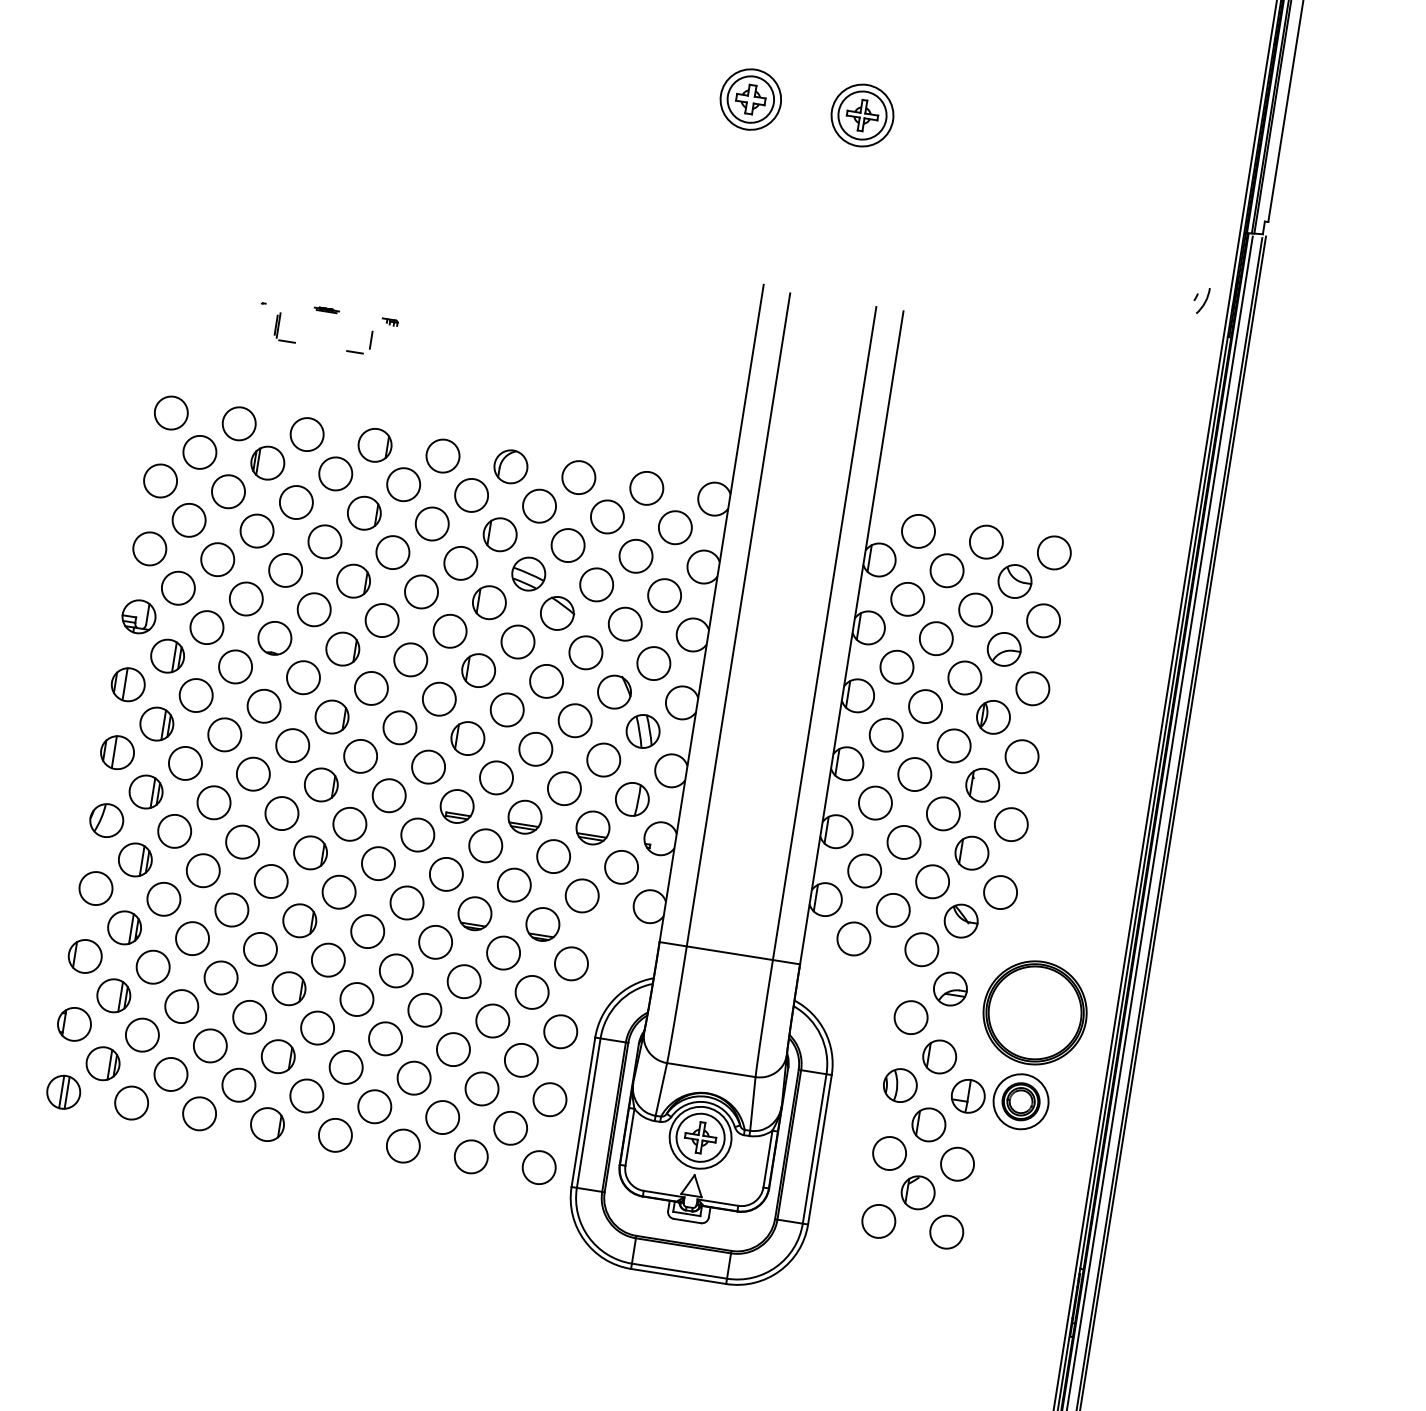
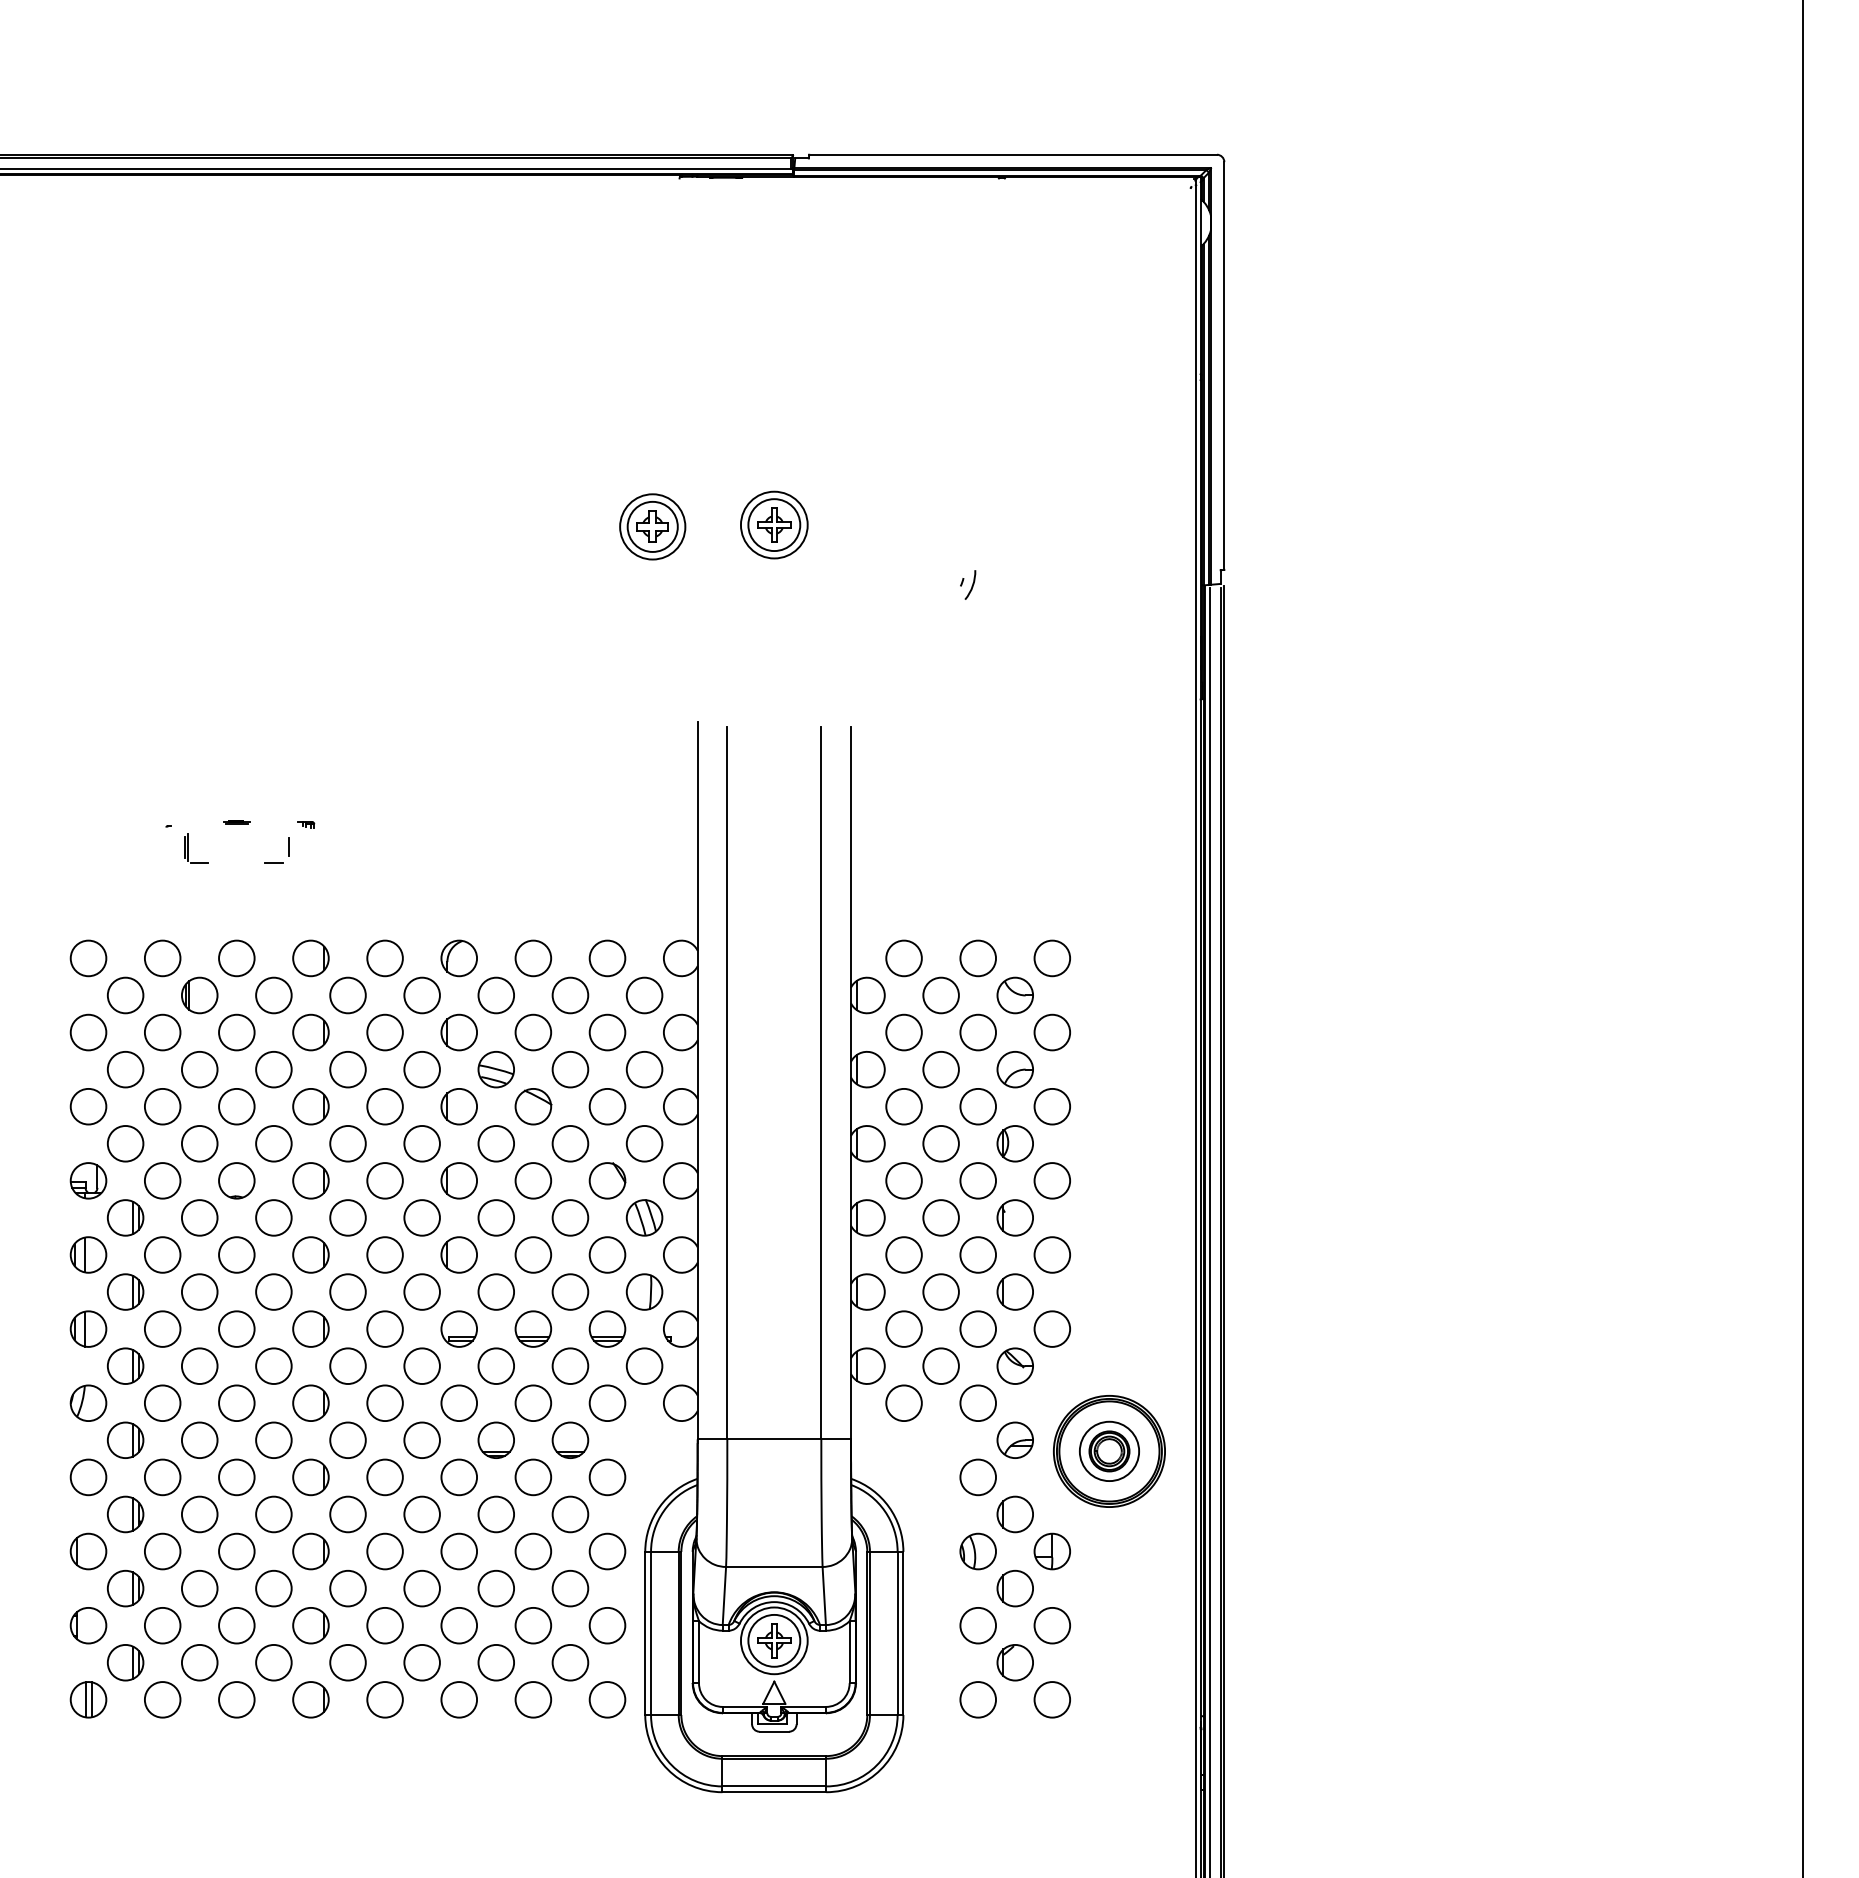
part: (1201, 300) -> (968, 584), moved
part: (1021, 1100) -> (1109, 1450), moved

